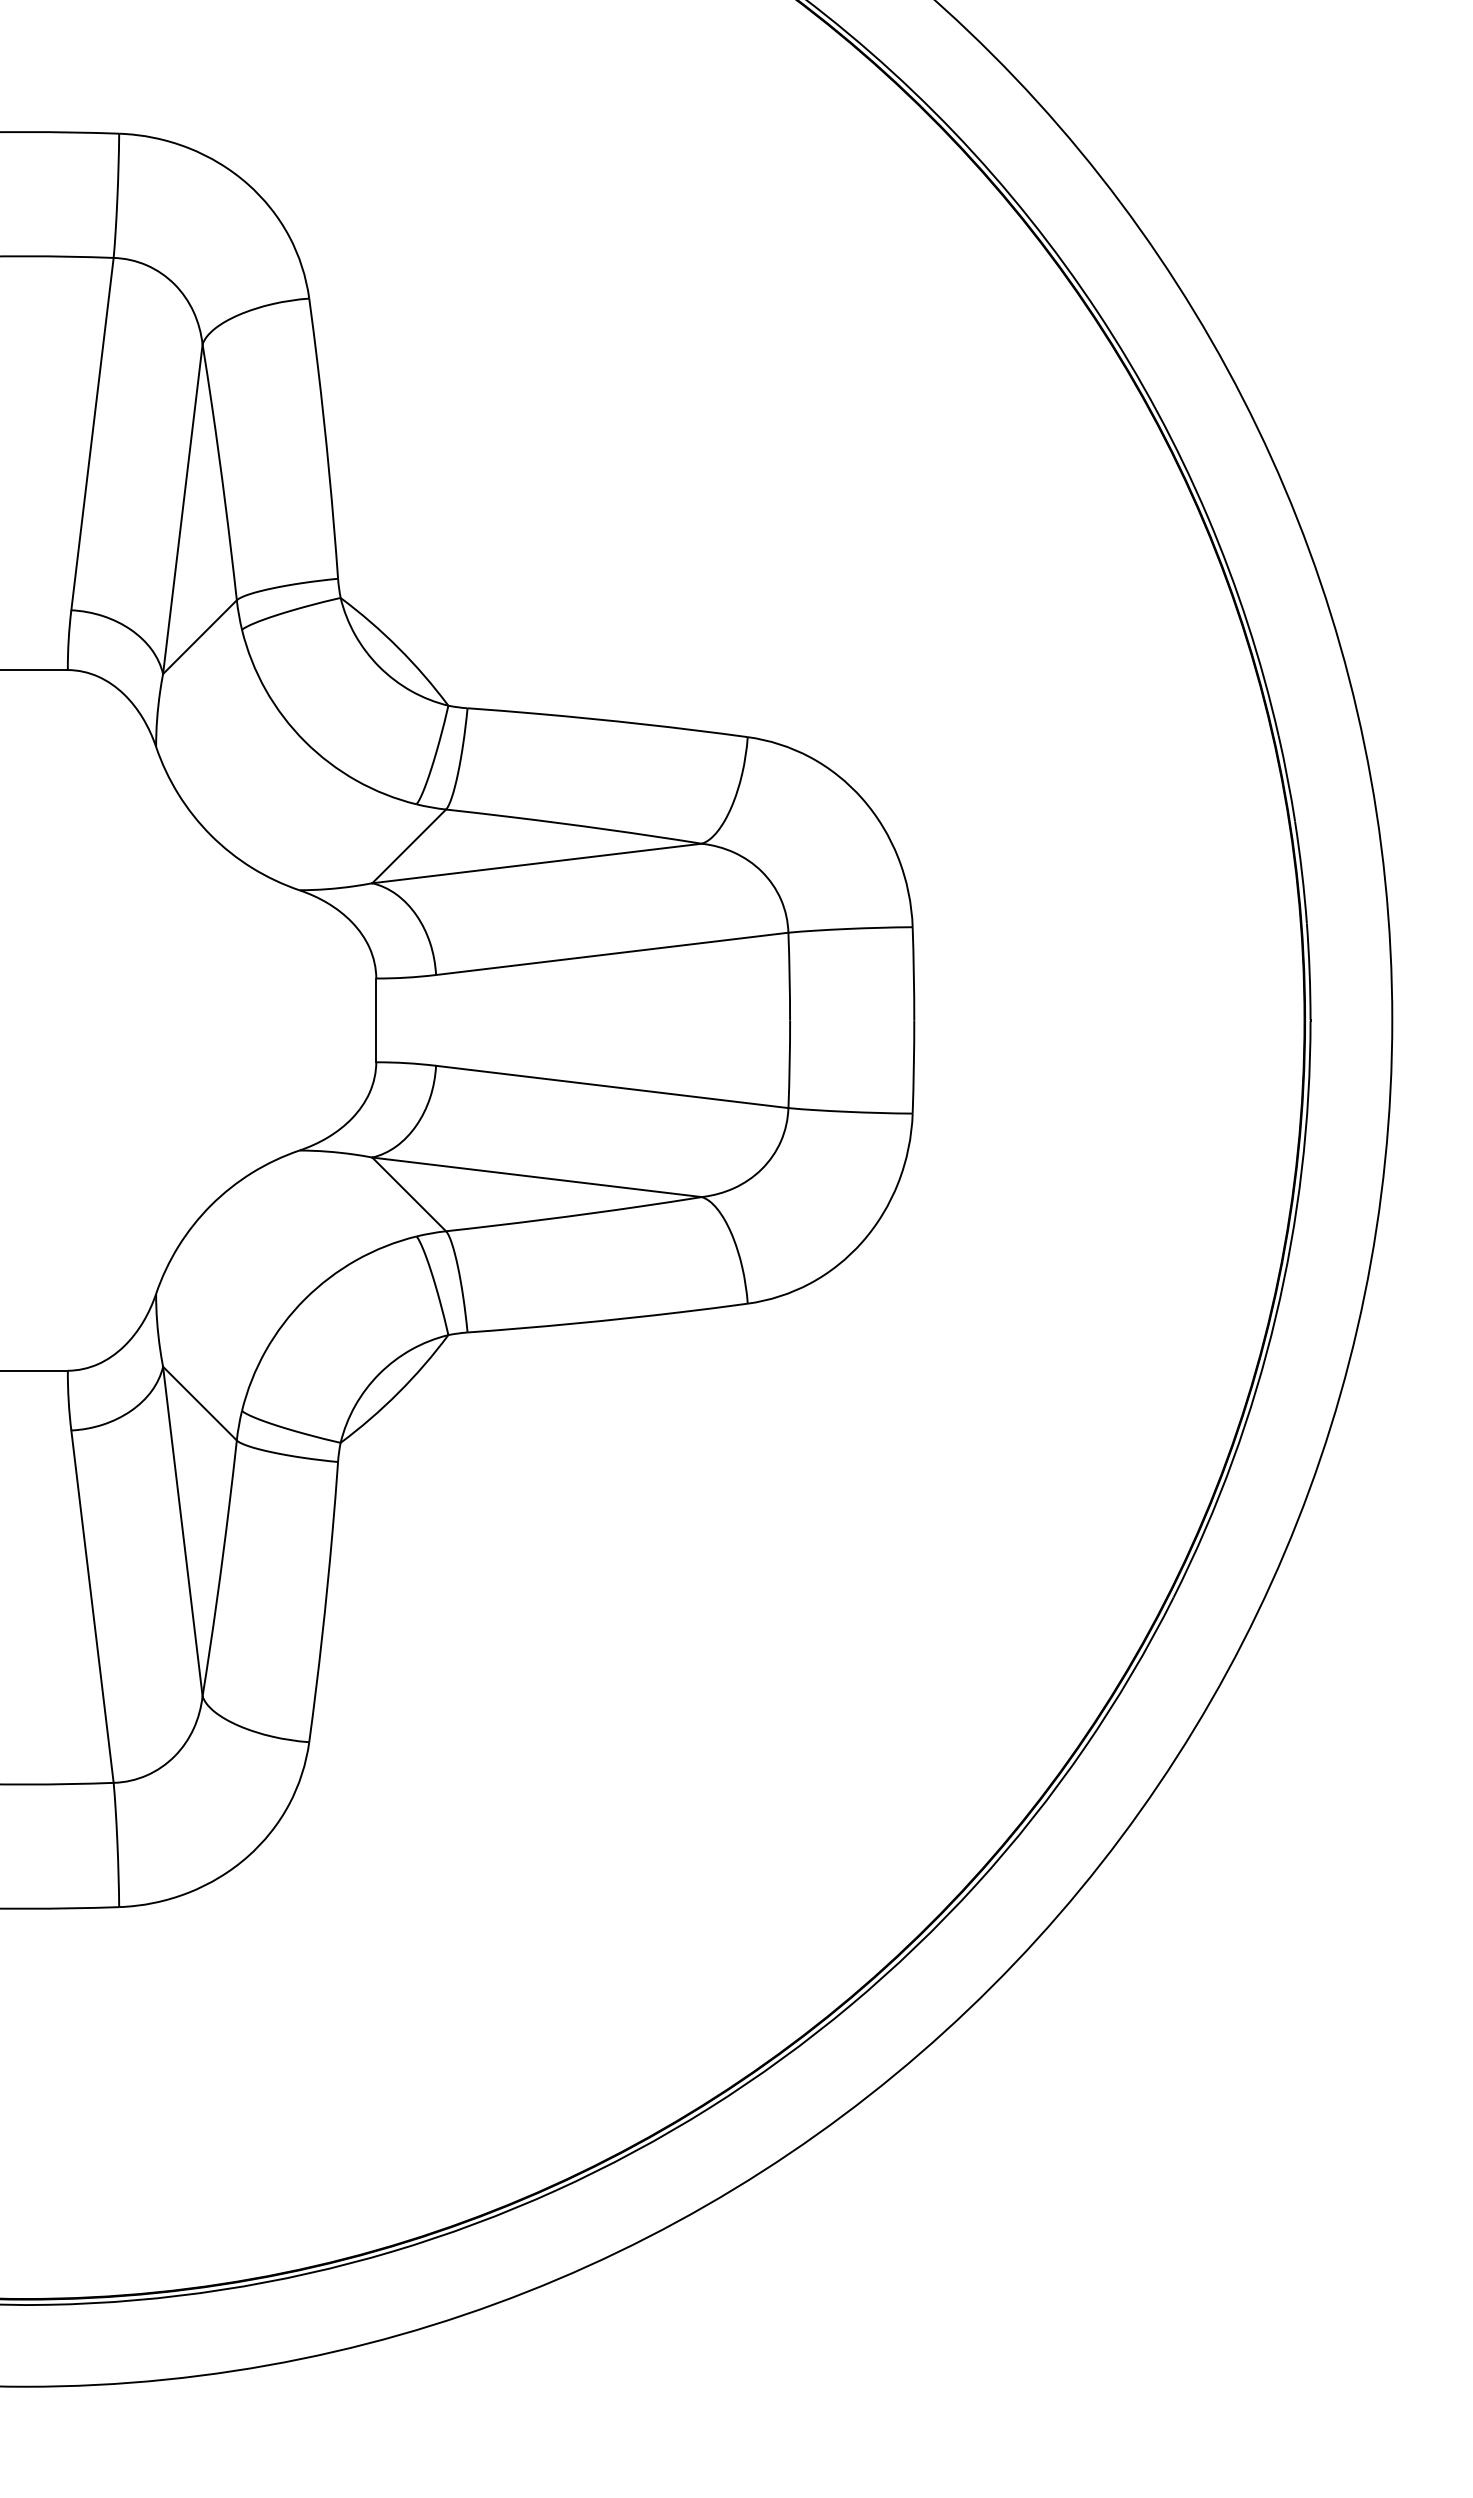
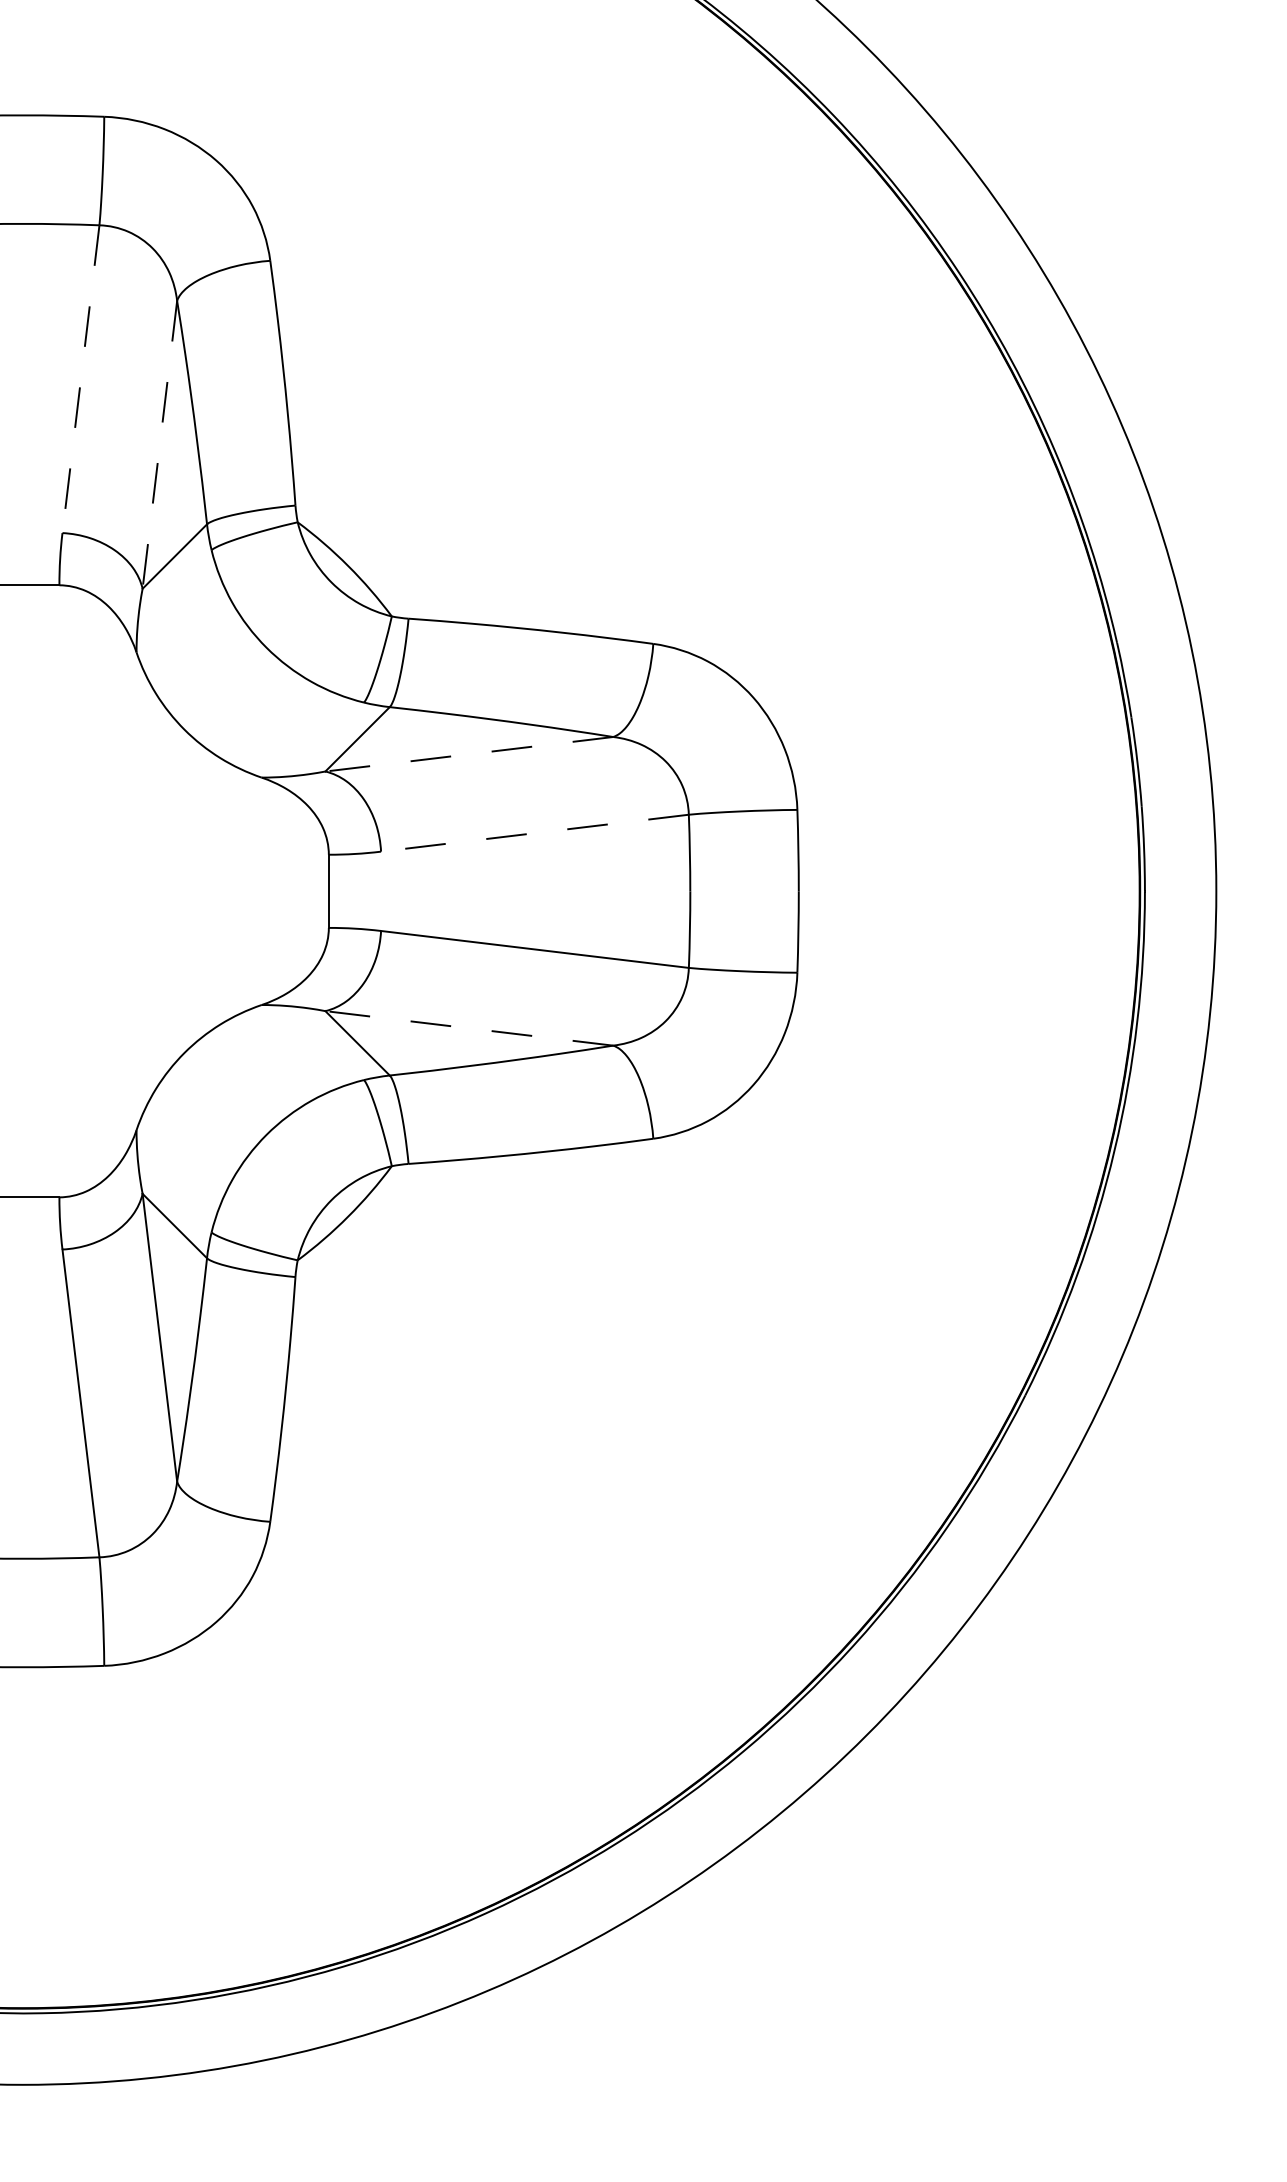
line: (92, 434) -> (80, 379), solid -> dashed
line: (182, 509) -> (159, 445), solid -> dashed
line: (537, 863) -> (469, 754), solid -> dashed
line: (611, 953) -> (534, 832), solid -> dashed
line: (537, 1177) -> (469, 1028), solid -> dashed

